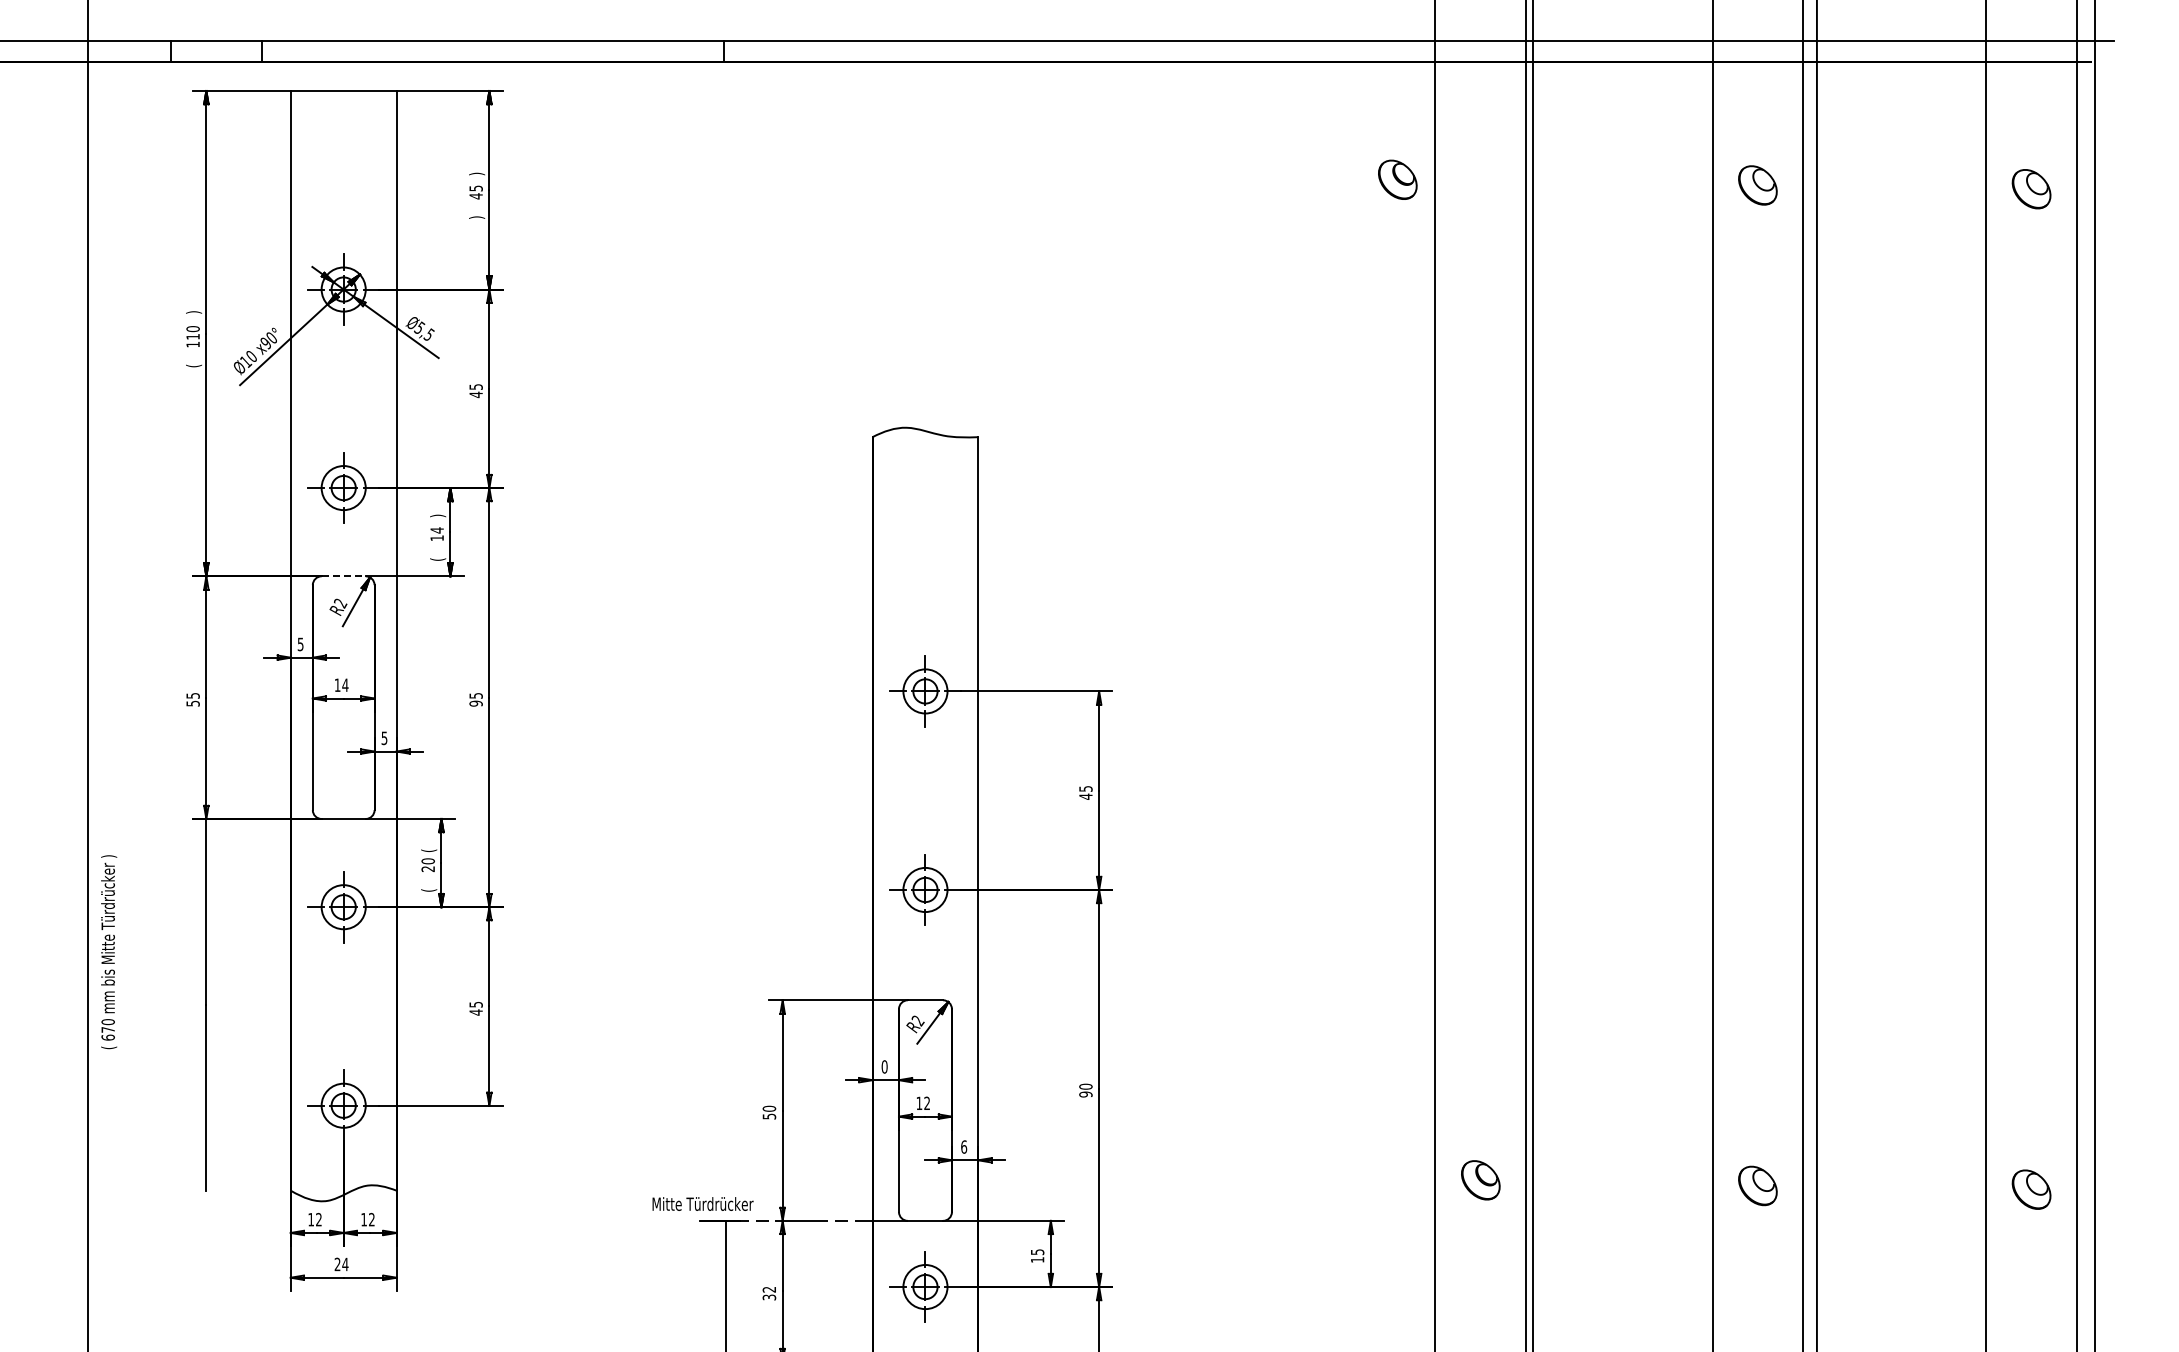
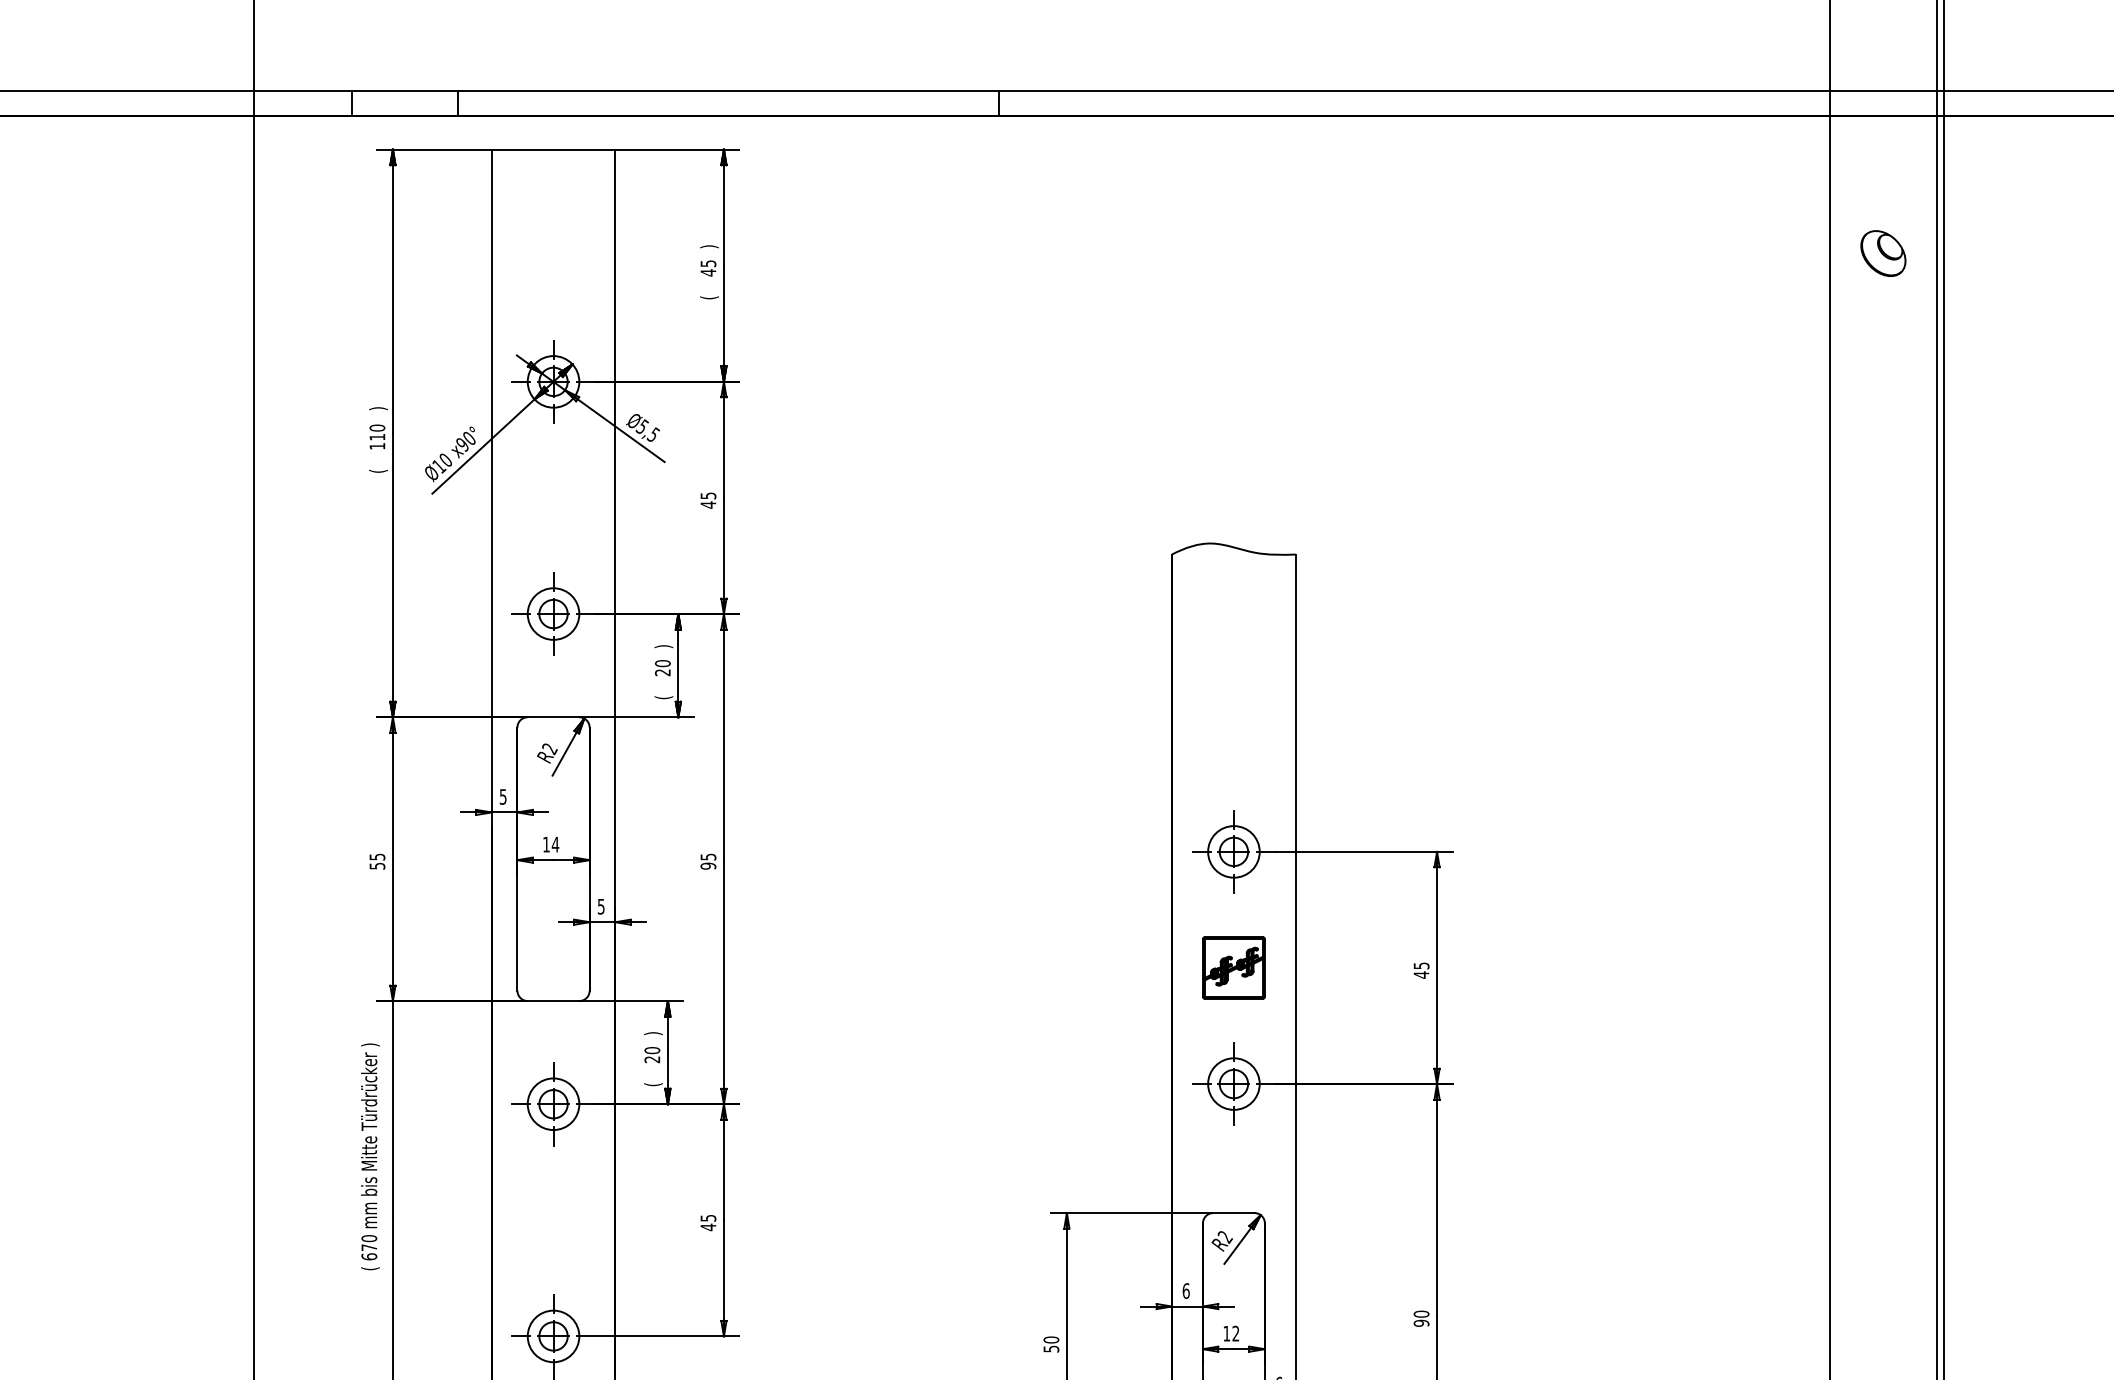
part: (1397, 179) -> (1883, 253), moved
text: (477, 217) -> (710, 297), ) -> (
text: (436, 534) -> (662, 668), 14 -> 20
line: (344, 576) -> (554, 717), dashed -> solid
part: (925, 790) -> (1233, 967), added
text: (429, 848) -> (653, 1035), ( -> )
text: (109, 952) -> (370, 1157), moved
text: (884, 1066) -> (1186, 1290), 0 -> 6

